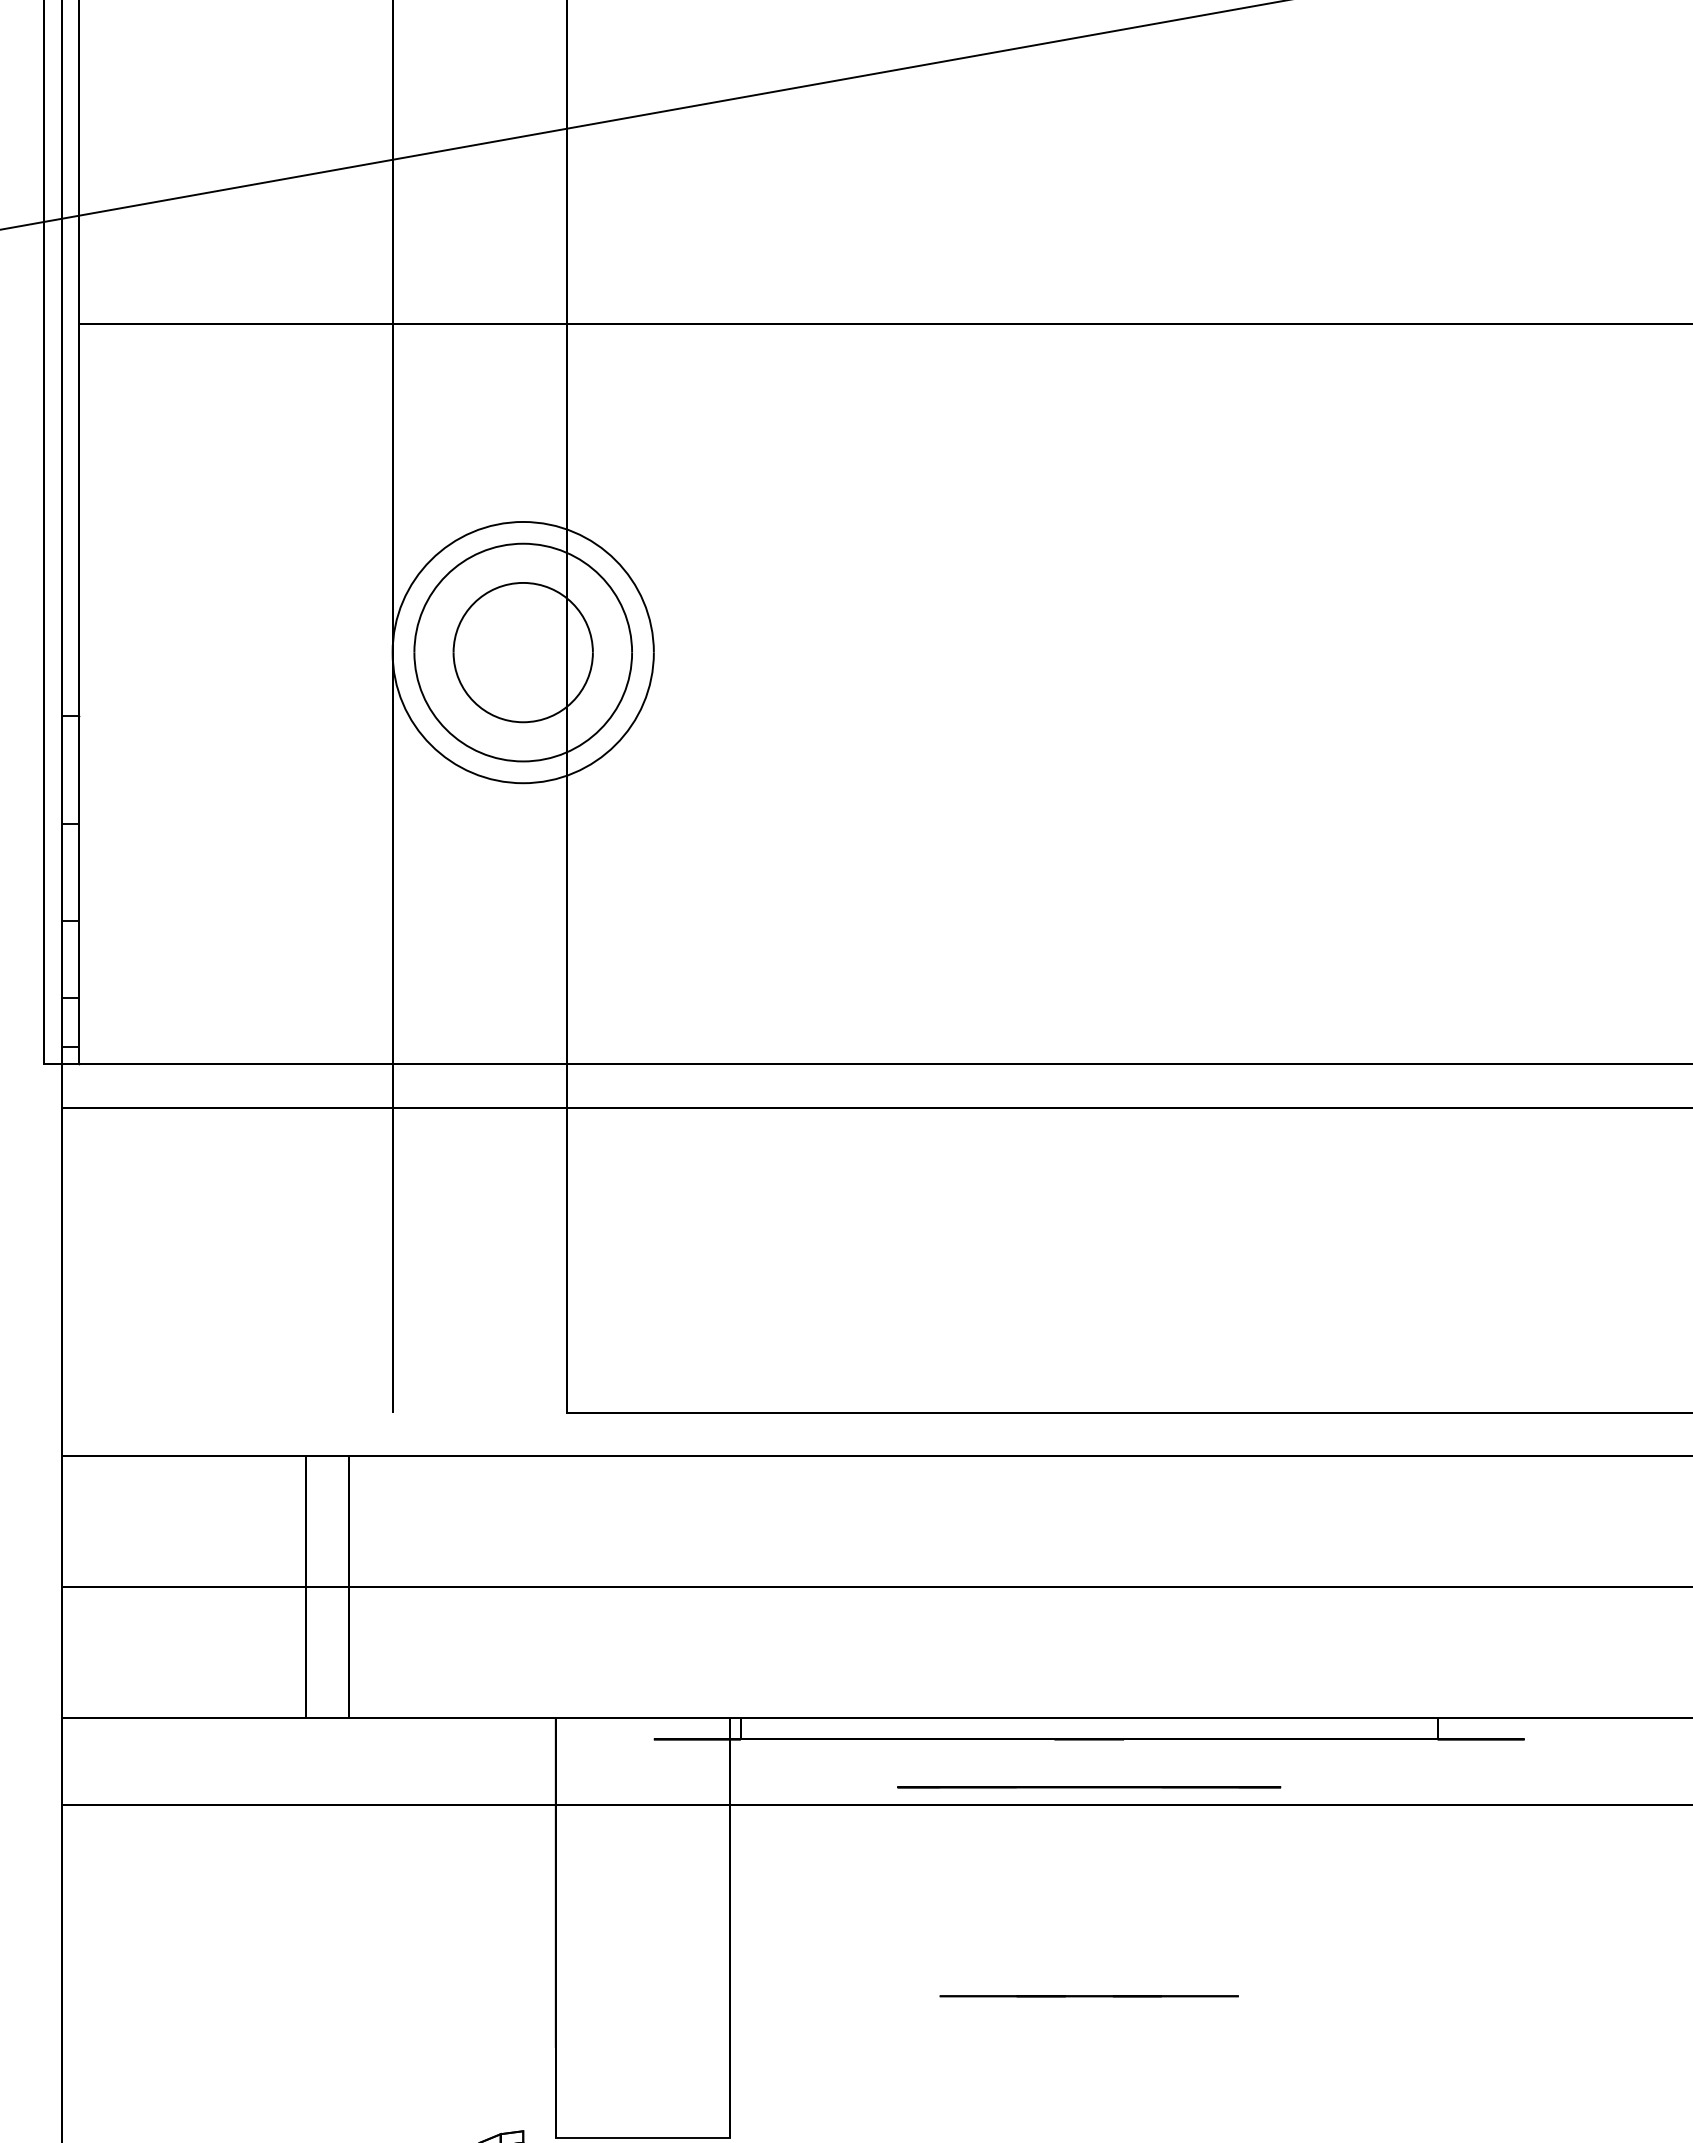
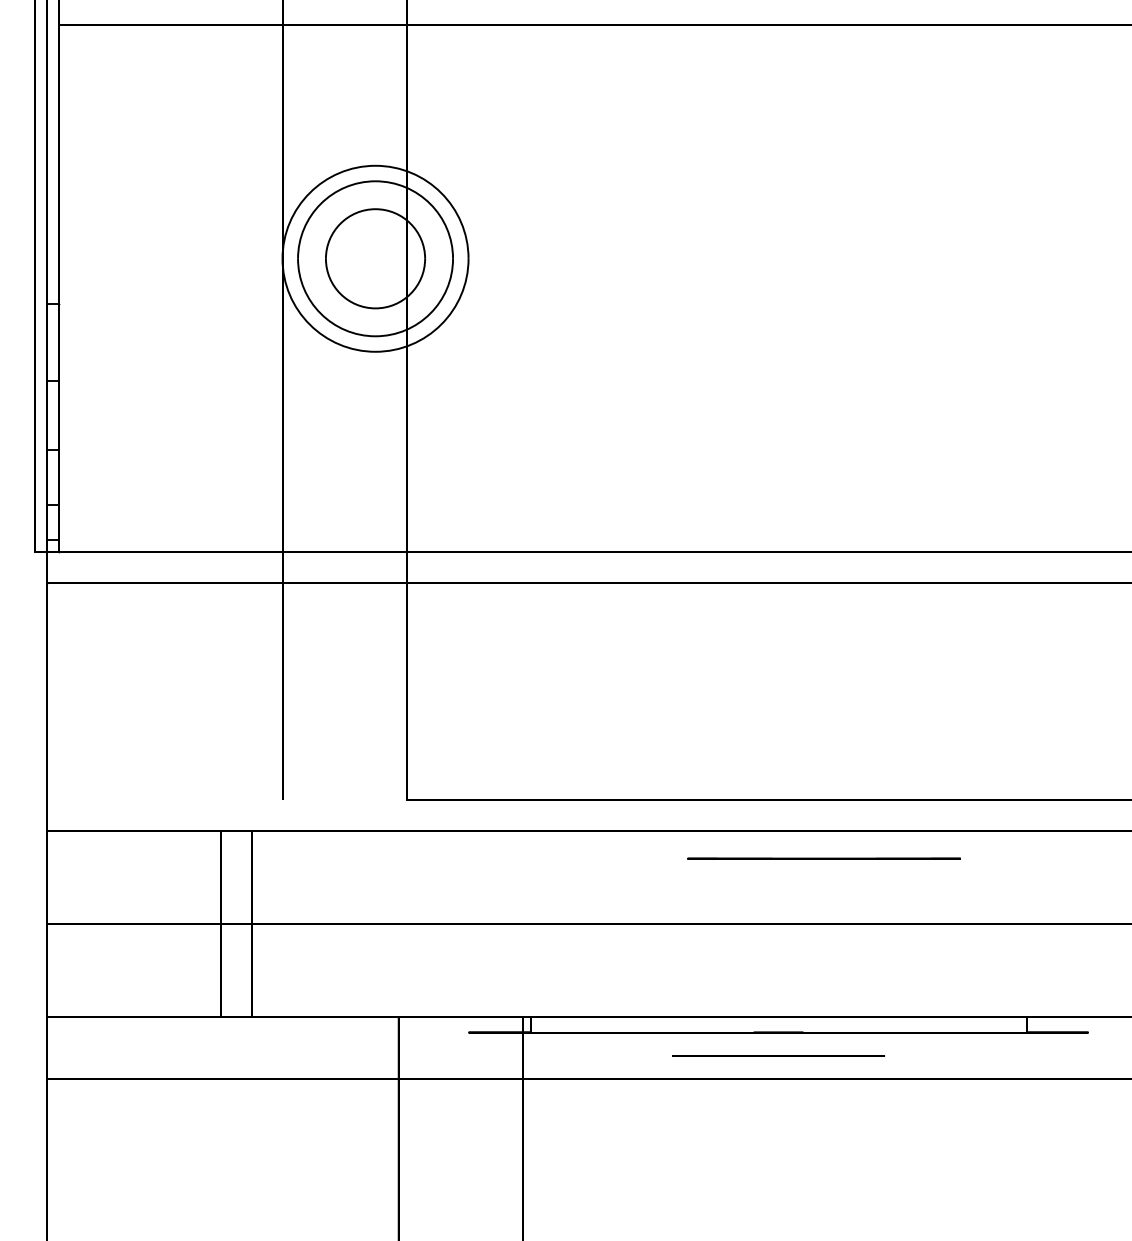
line: (1089, 1787) -> (824, 858), moved
line: (1088, 1996) -> (777, 1056), moved

